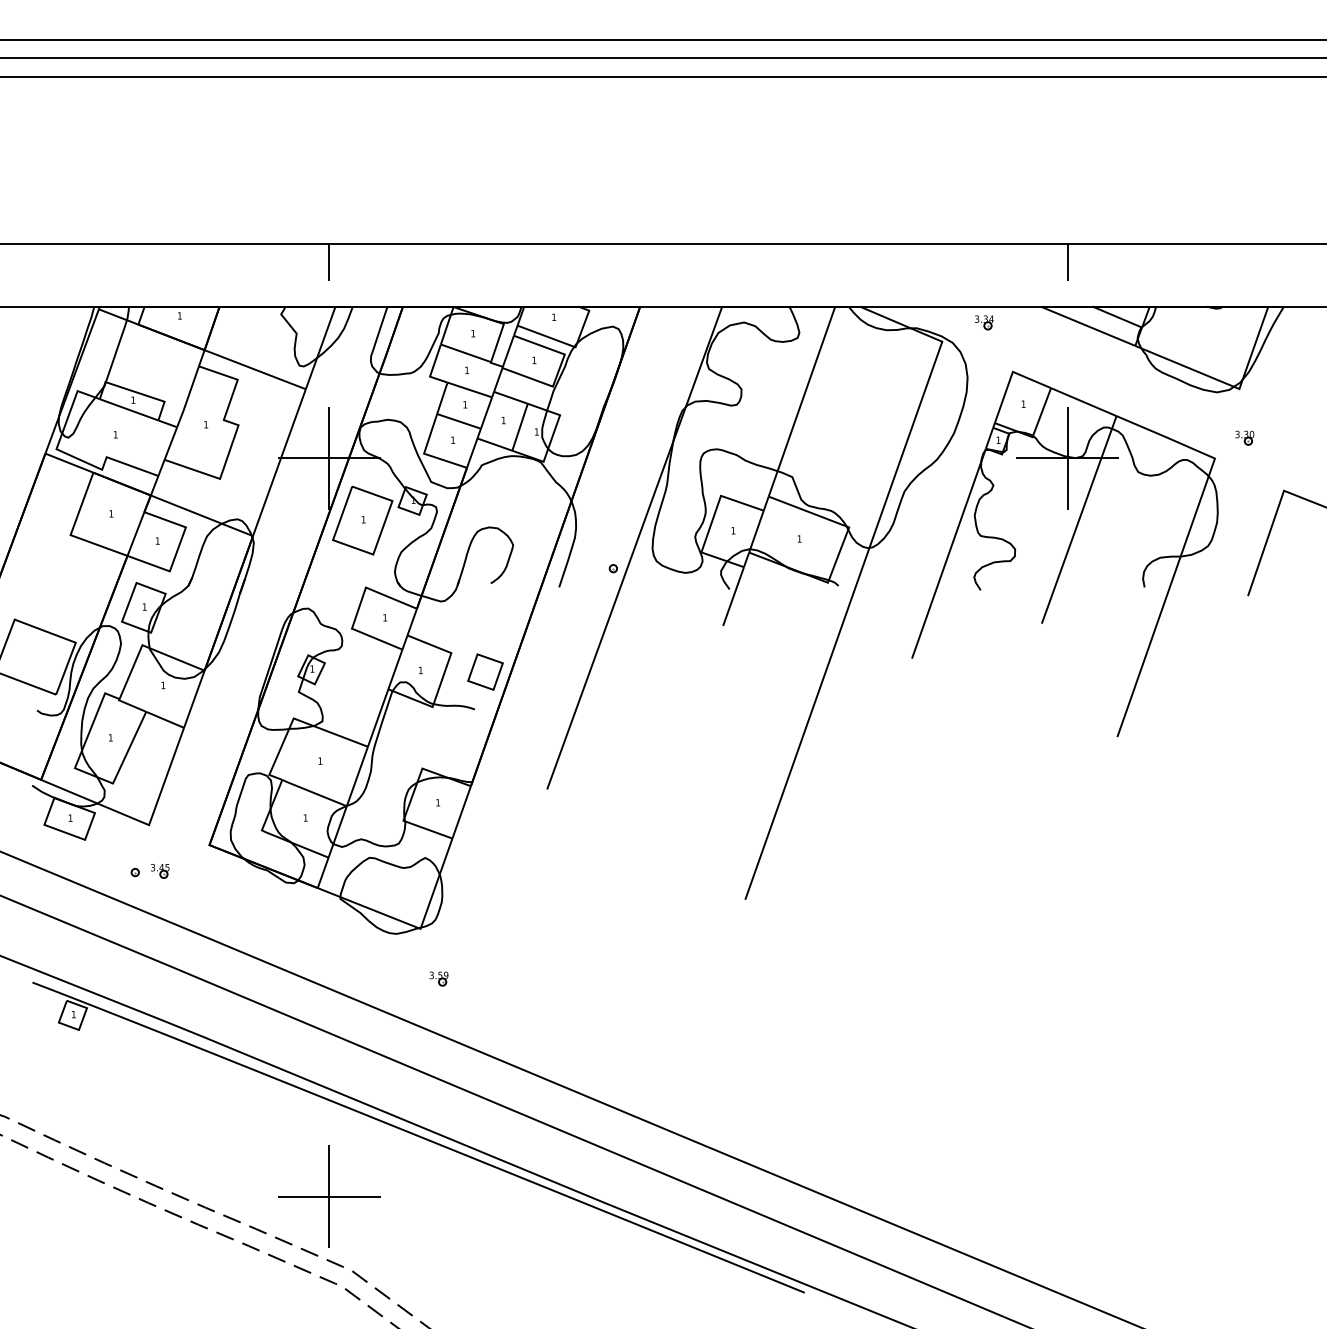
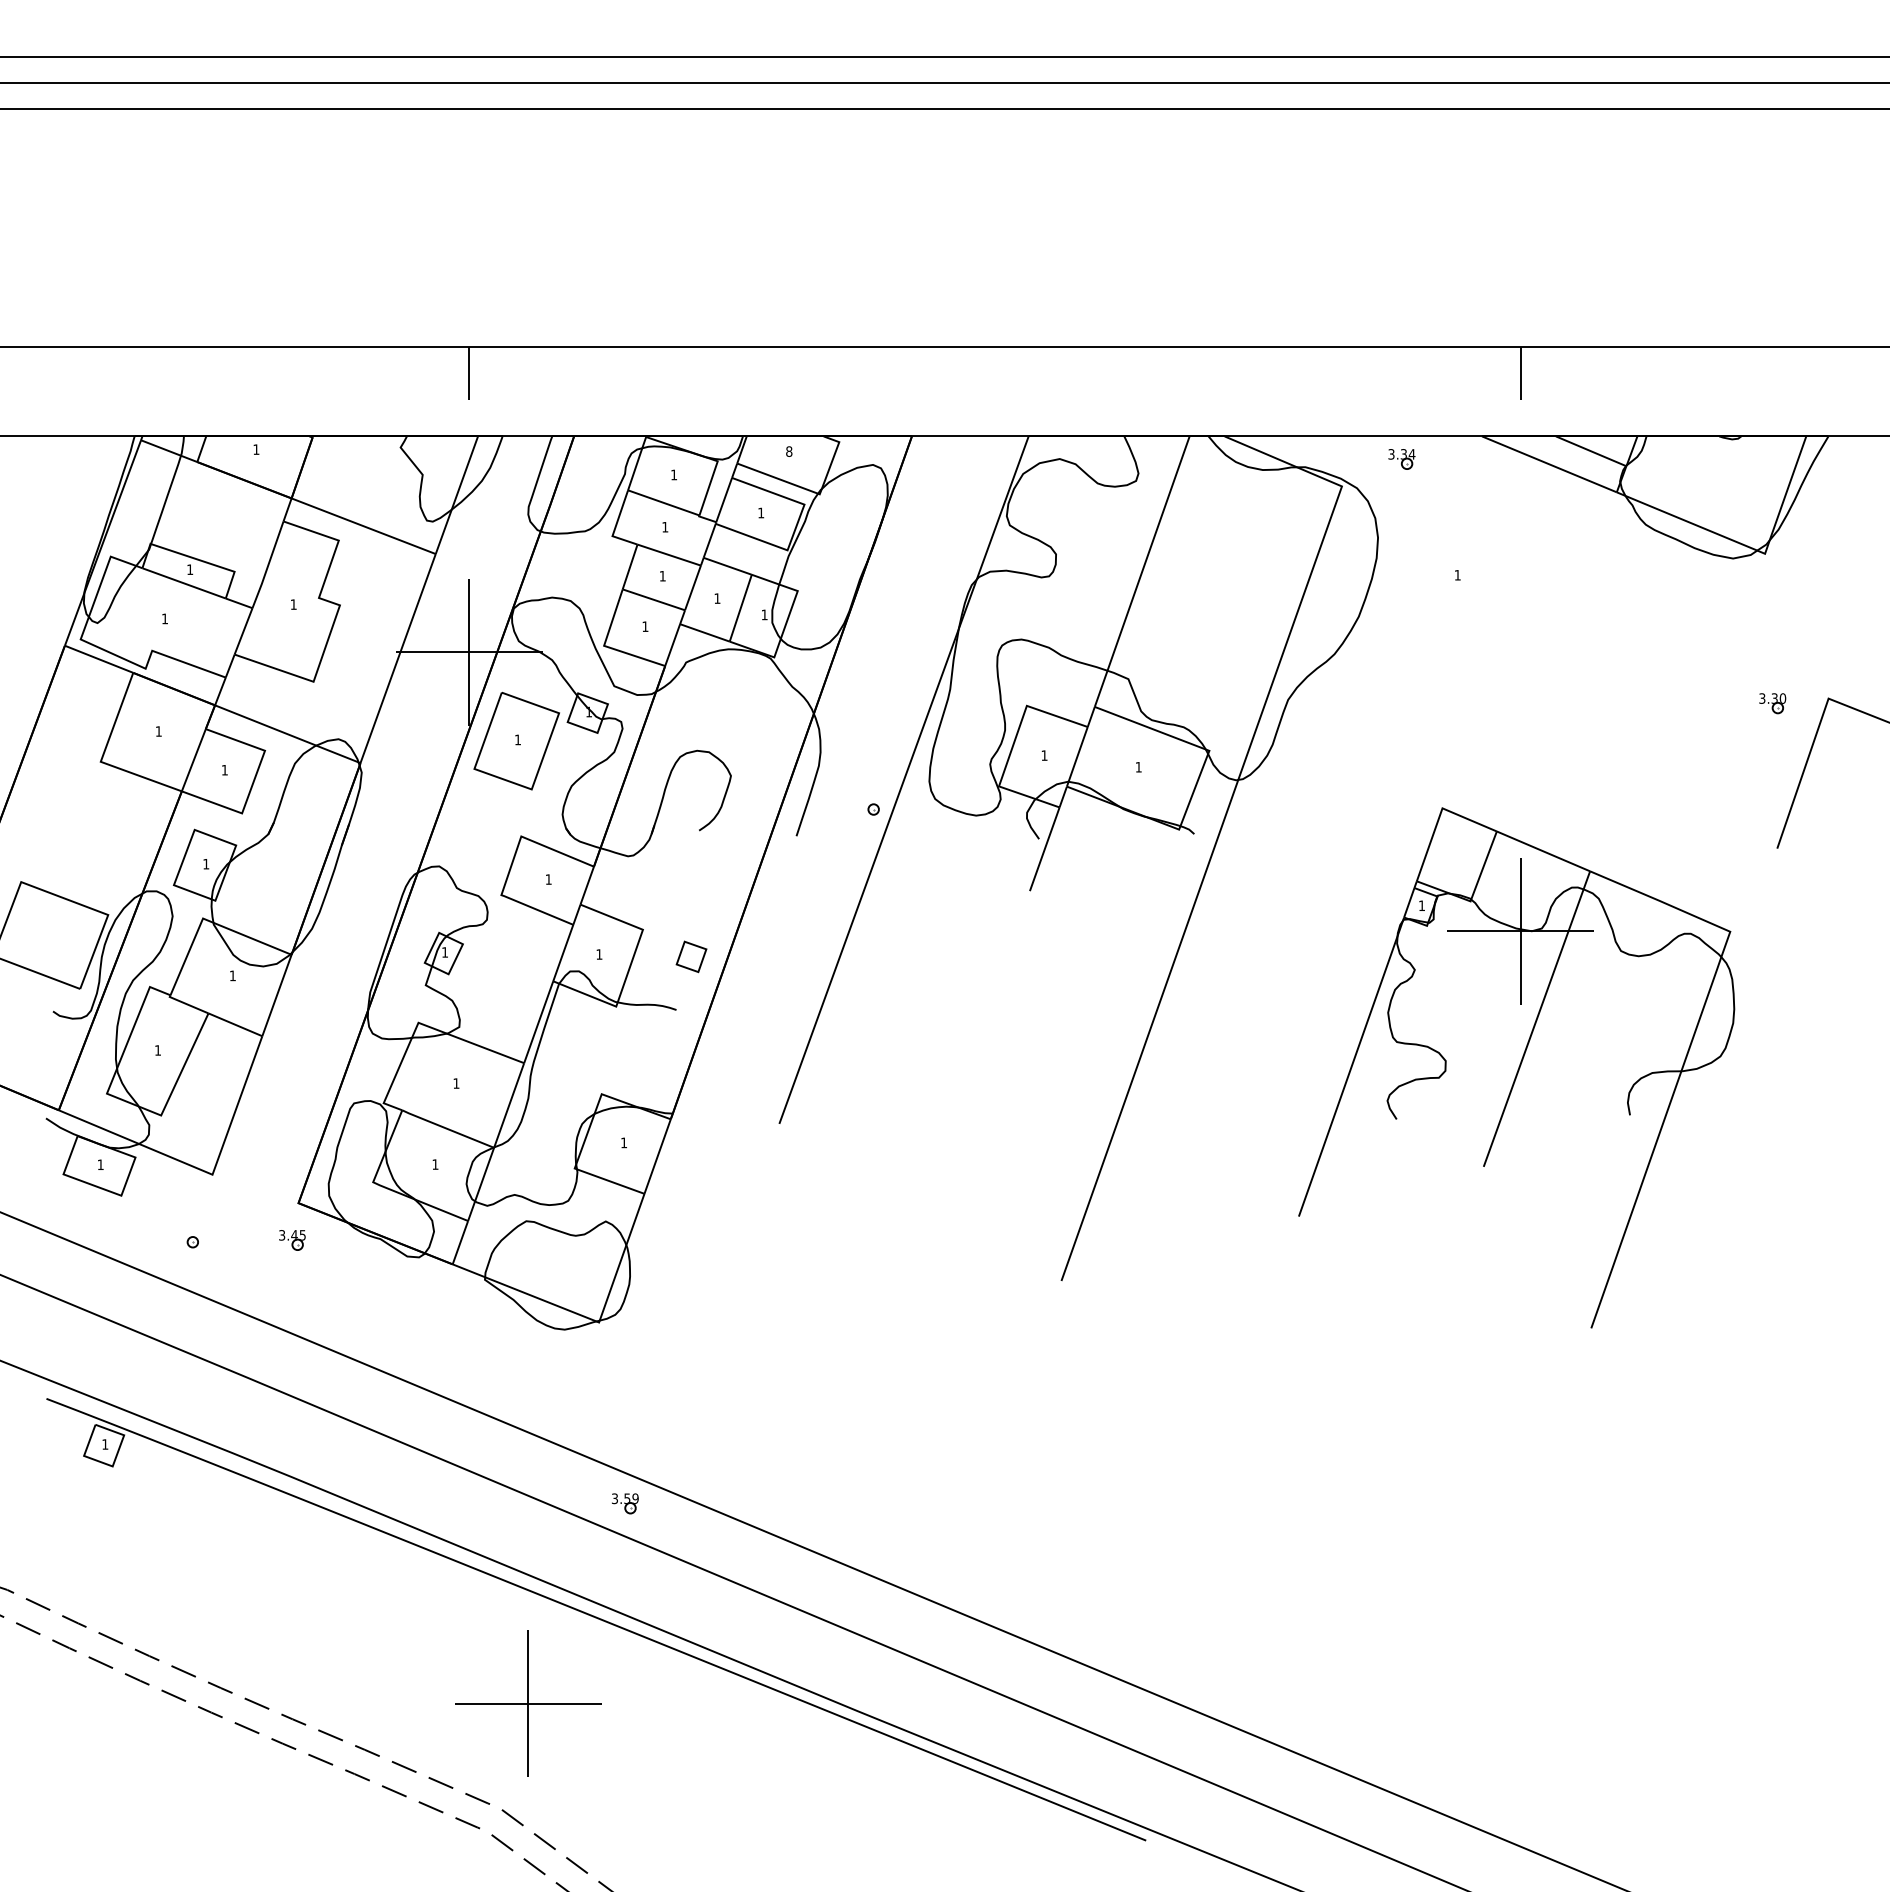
text: (554, 317) -> (789, 451), 1 -> 8
part: (1244, 438) -> (1772, 703), moved
part: (1064, 553) -> (1516, 1067), moved
part: (485, 671) -> (691, 956), size x0.6
part: (160, 871) -> (292, 1240), moved
part: (439, 978) -> (625, 1503), moved
part: (329, 1196) -> (528, 1703), moved

